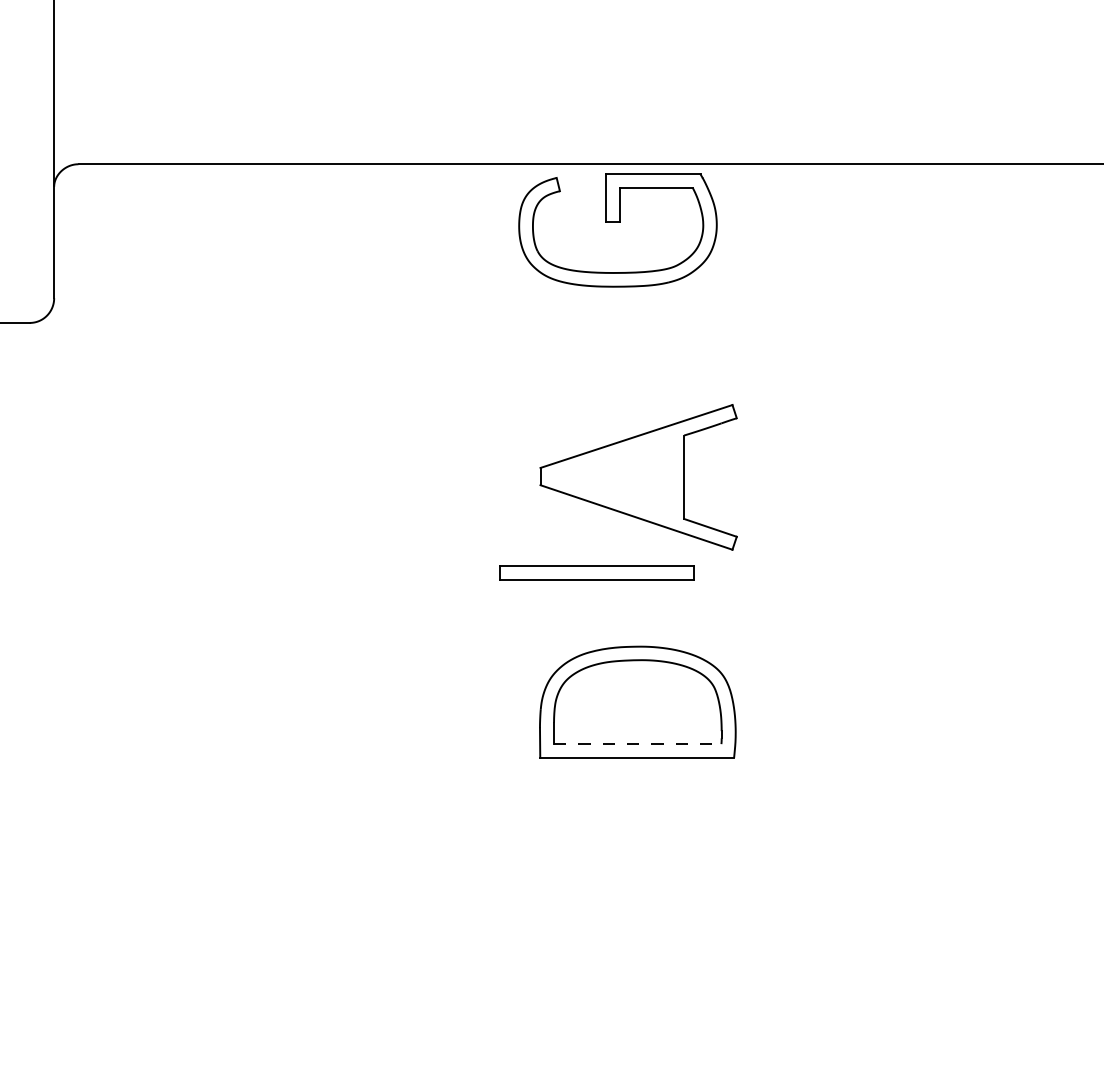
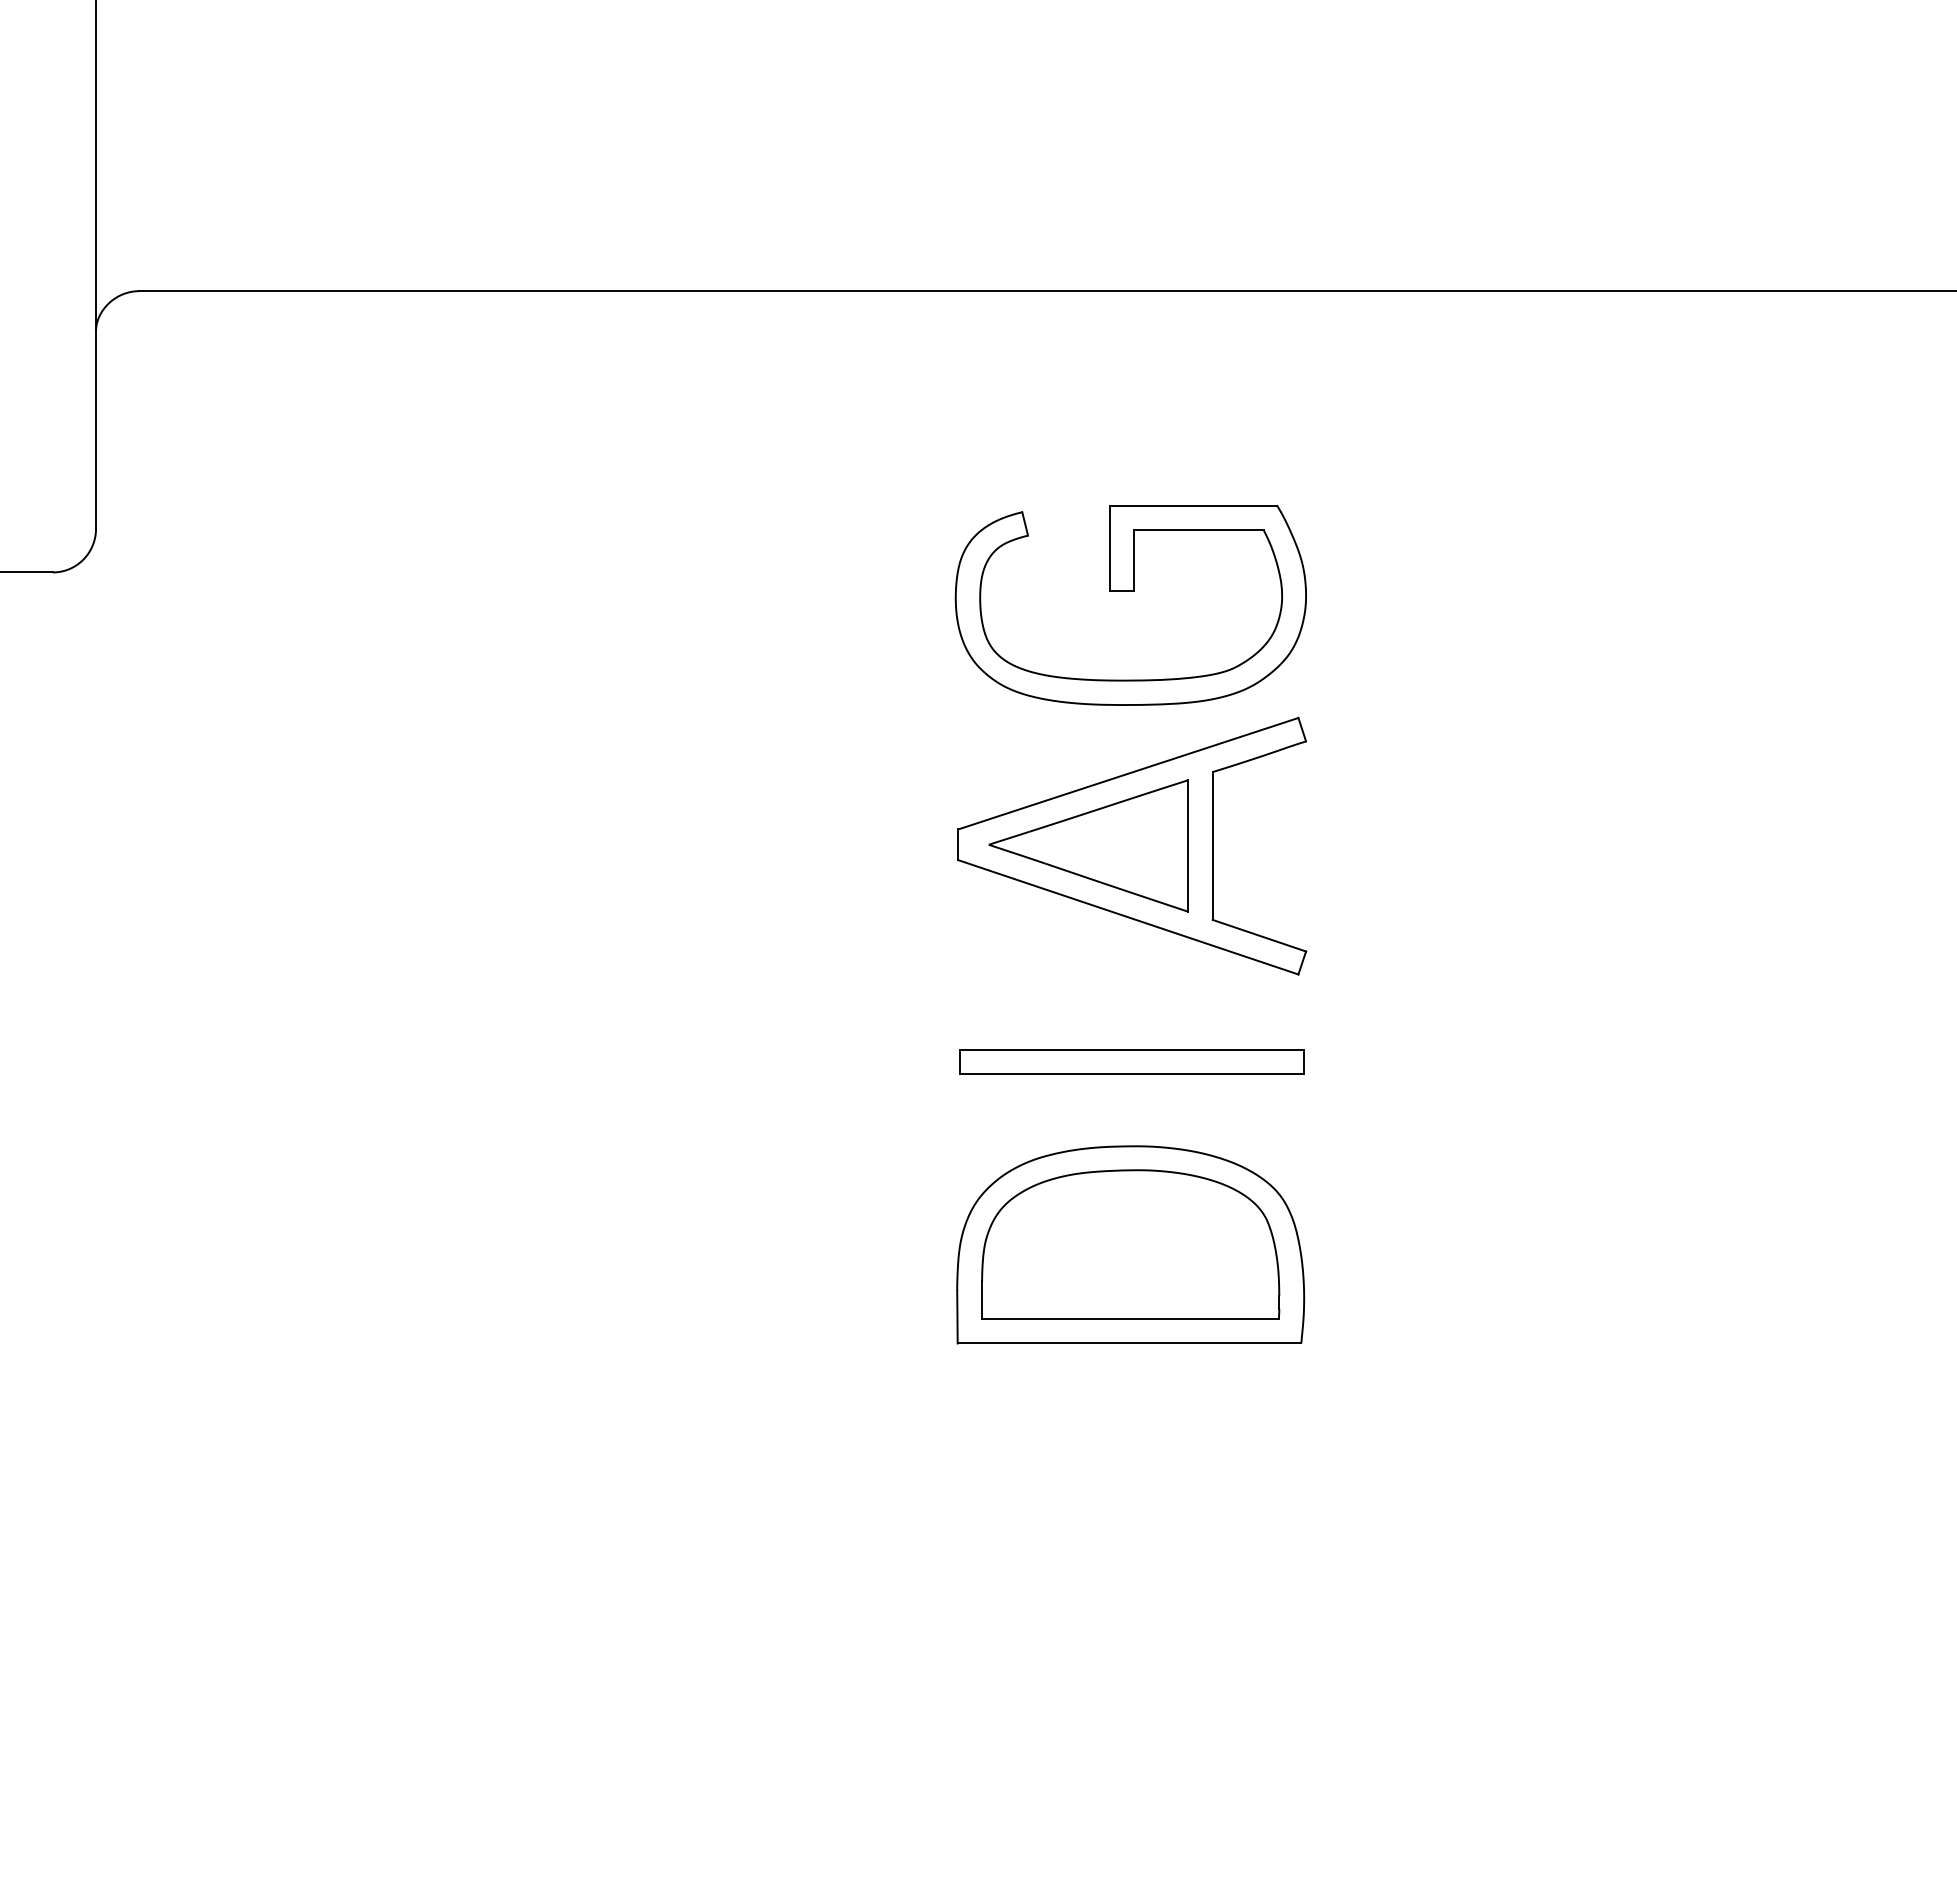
part: (617, 222) -> (1130, 591), moved
part: (613, 476) -> (1087, 844), added
part: (596, 572) -> (1130, 1060), moved
line: (637, 744) -> (1130, 1319), dashed -> solid

